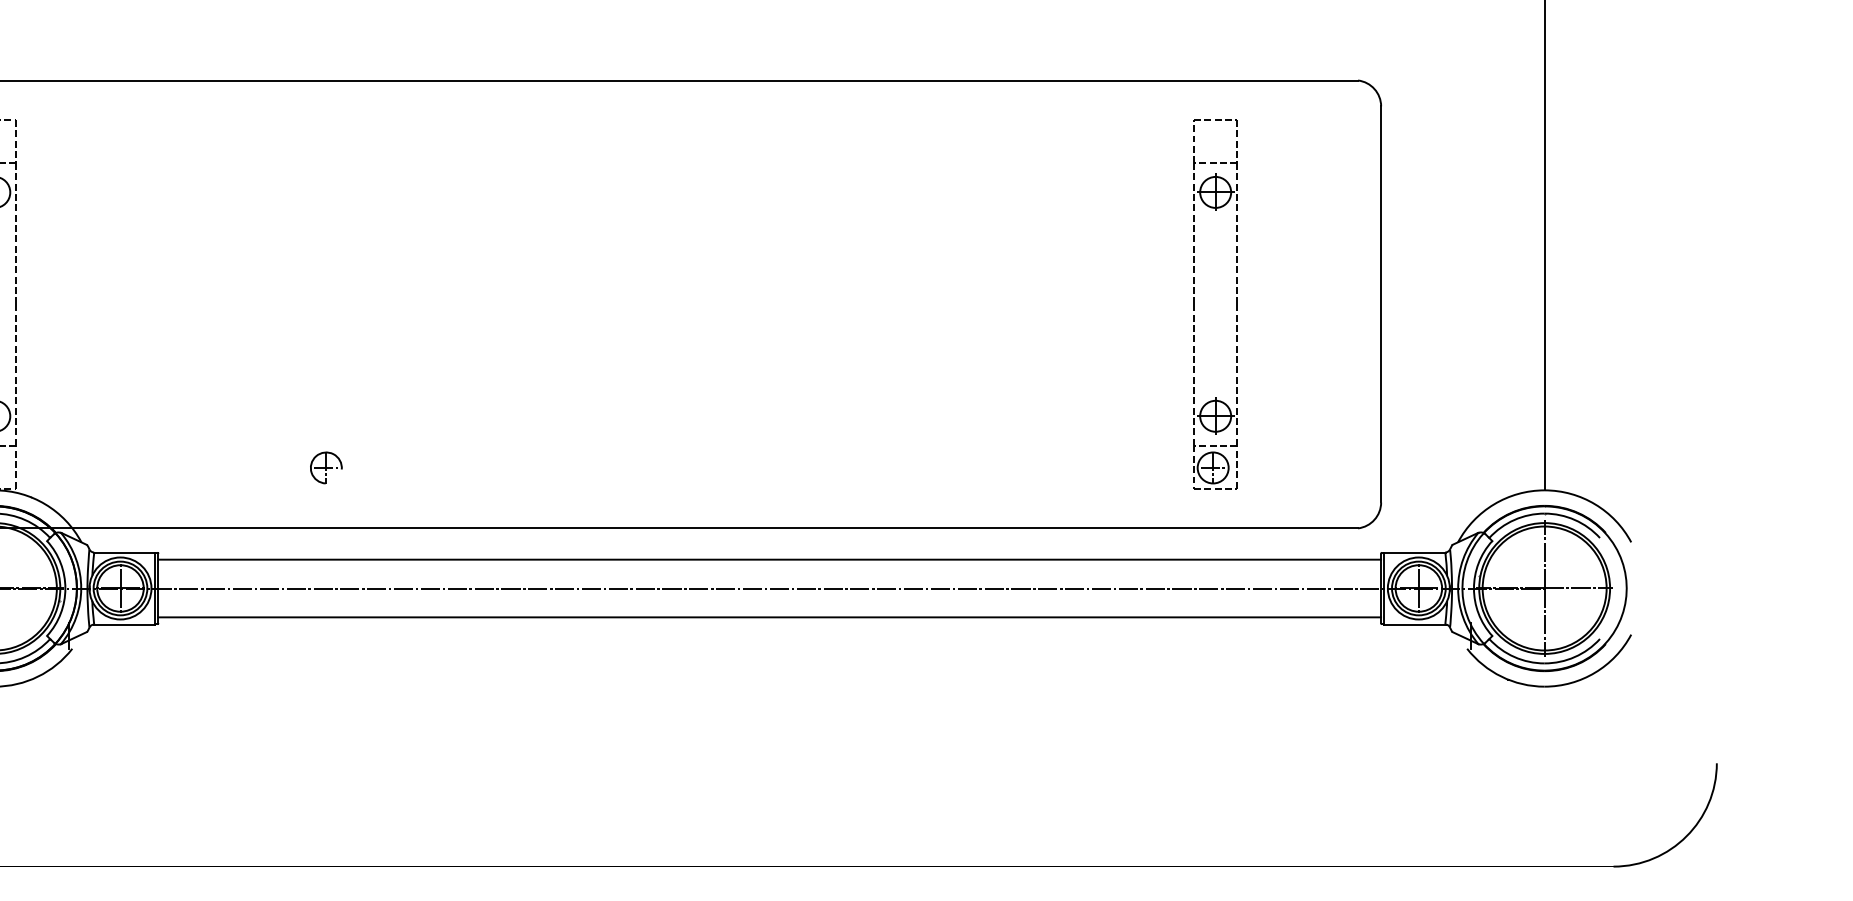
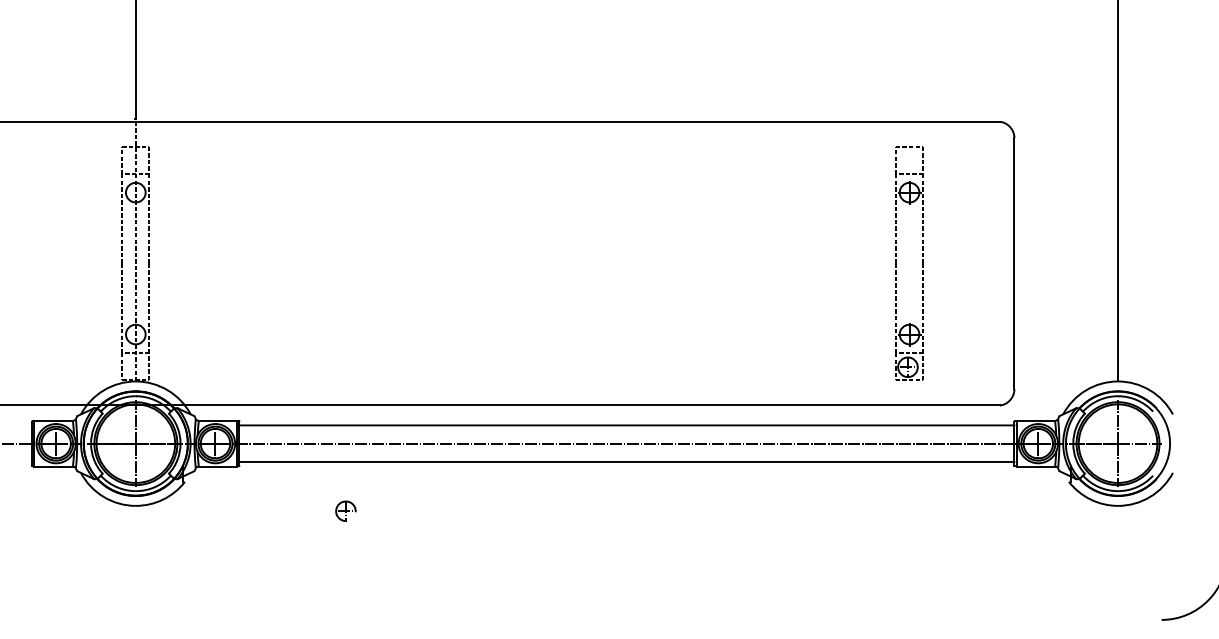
part: (325, 466) -> (345, 510), moved

